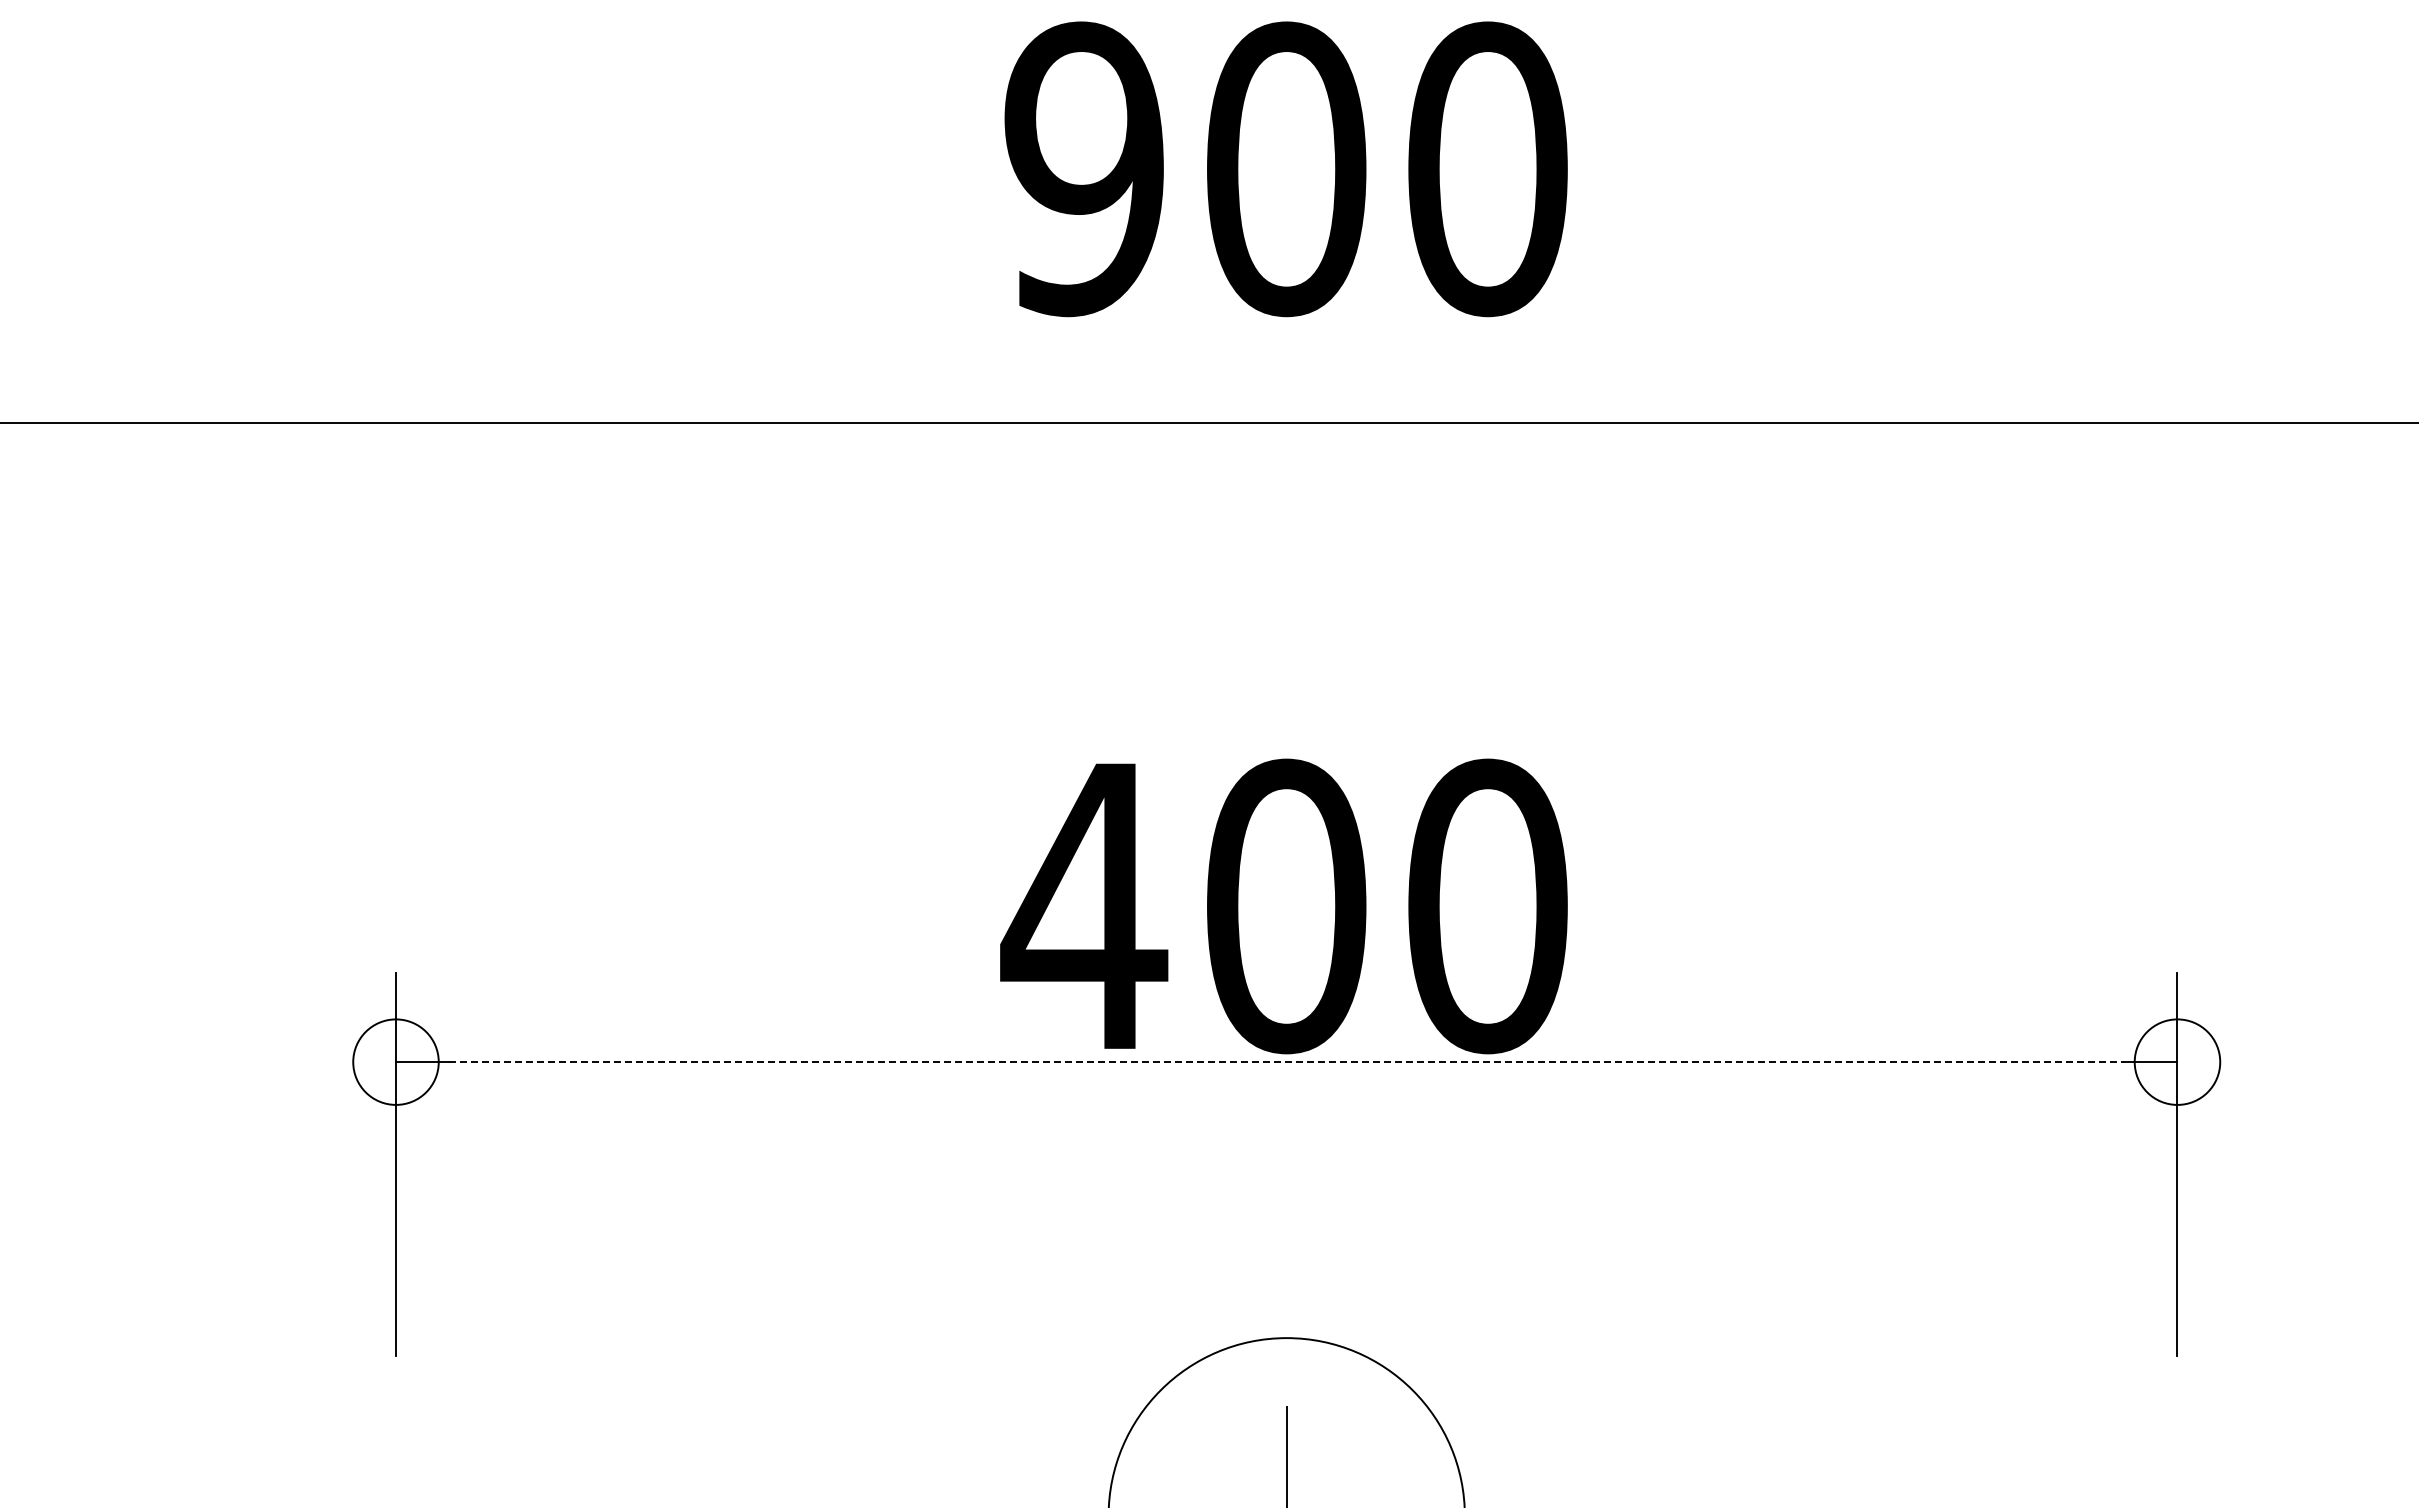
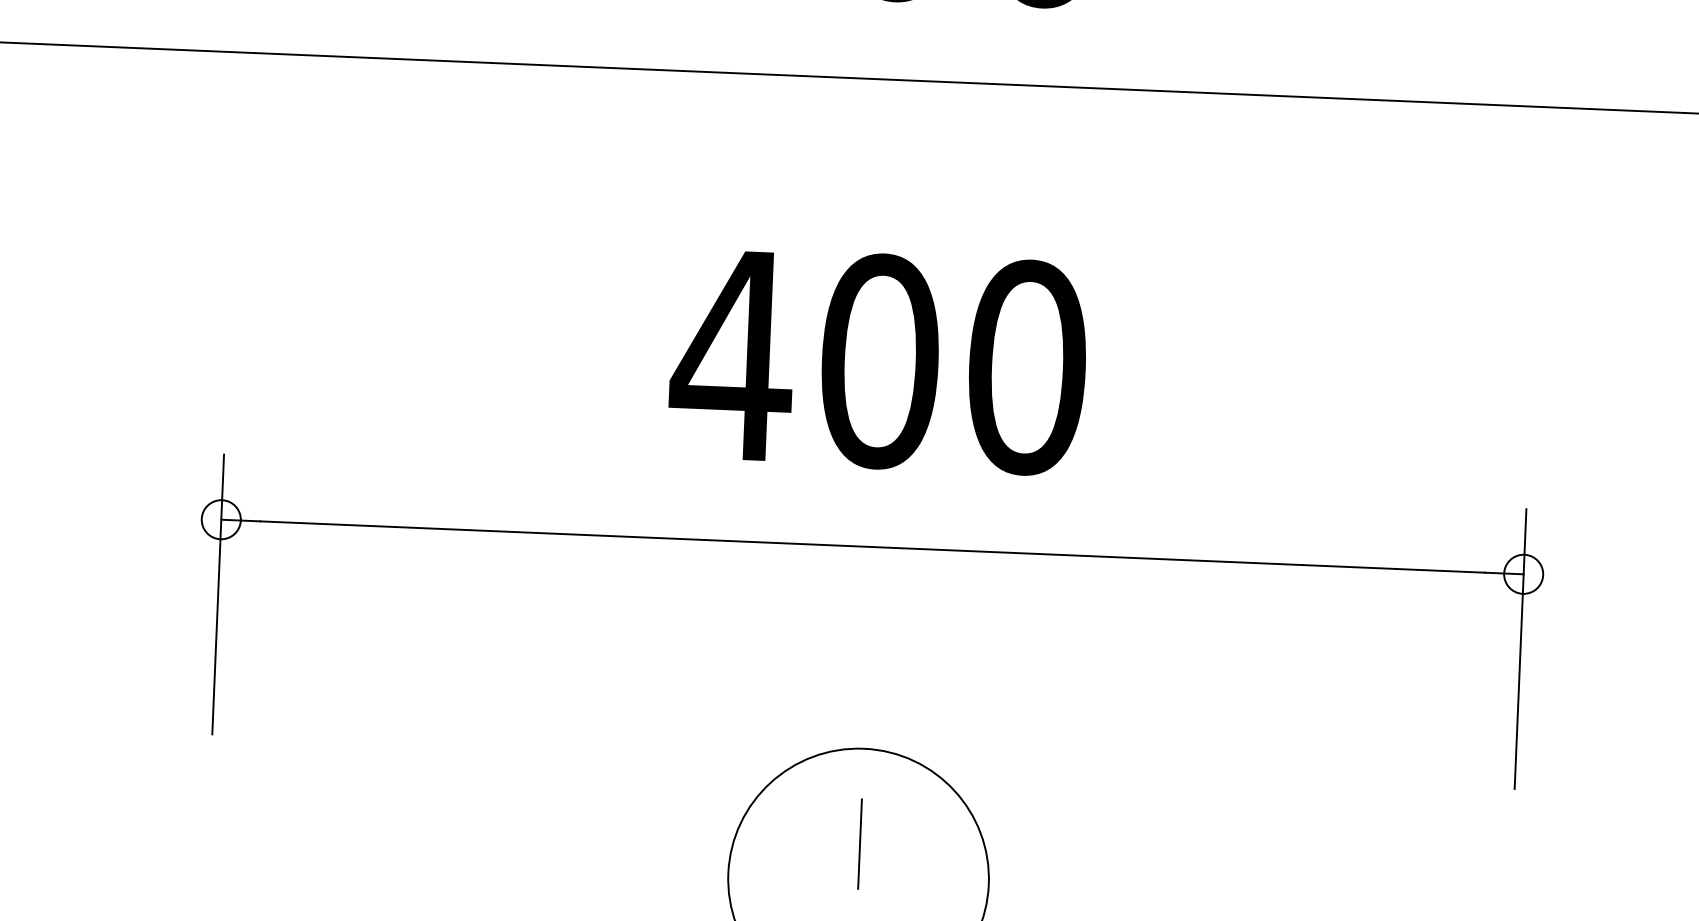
text: (1283, 906) -> (877, 361), moved
circle: (395, 1061) -> (220, 519), size x0.62
circle: (2177, 1061) -> (1523, 573), size x0.62
line: (1287, 1062) -> (873, 547), dashed -> solid

